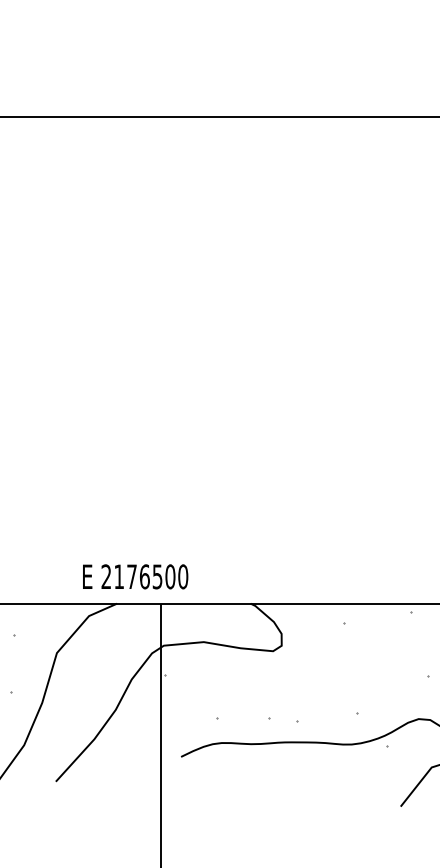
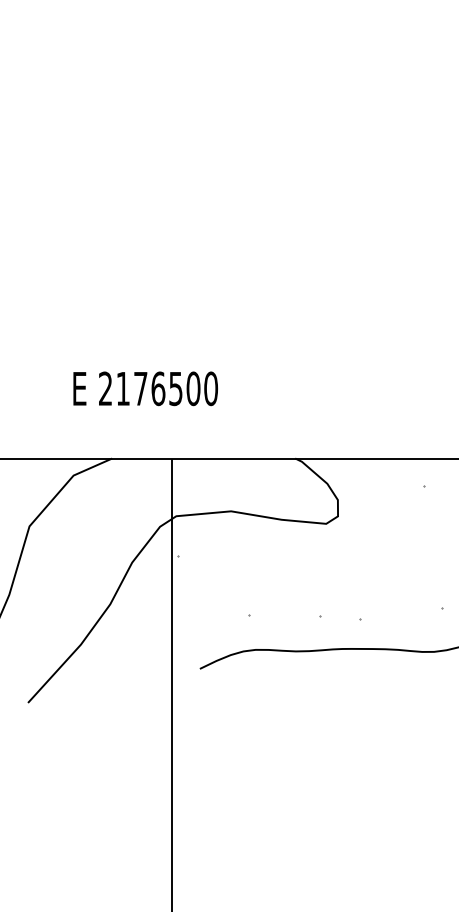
text: (135, 576) -> (145, 388), moved

